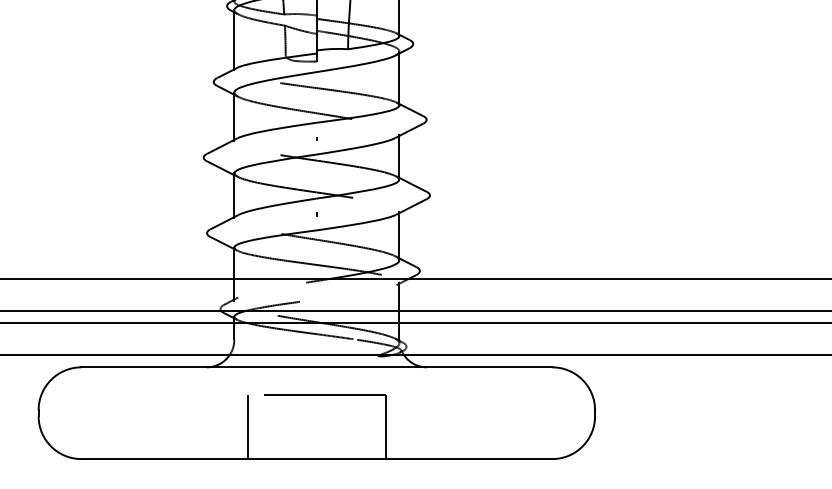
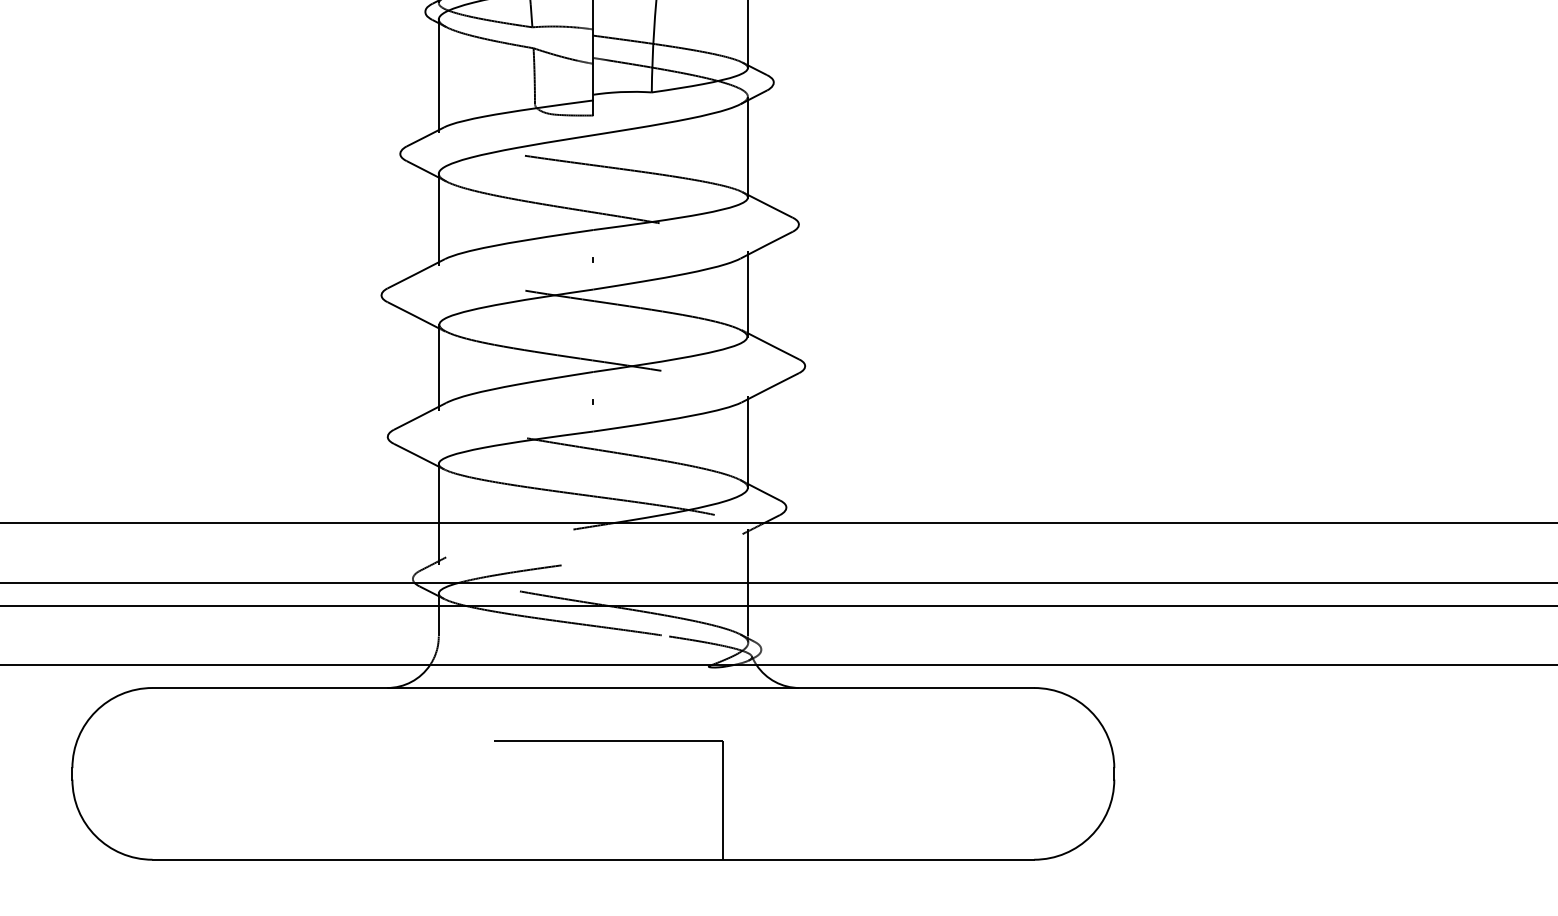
line: (247, 427) -> (463, 800), removed

